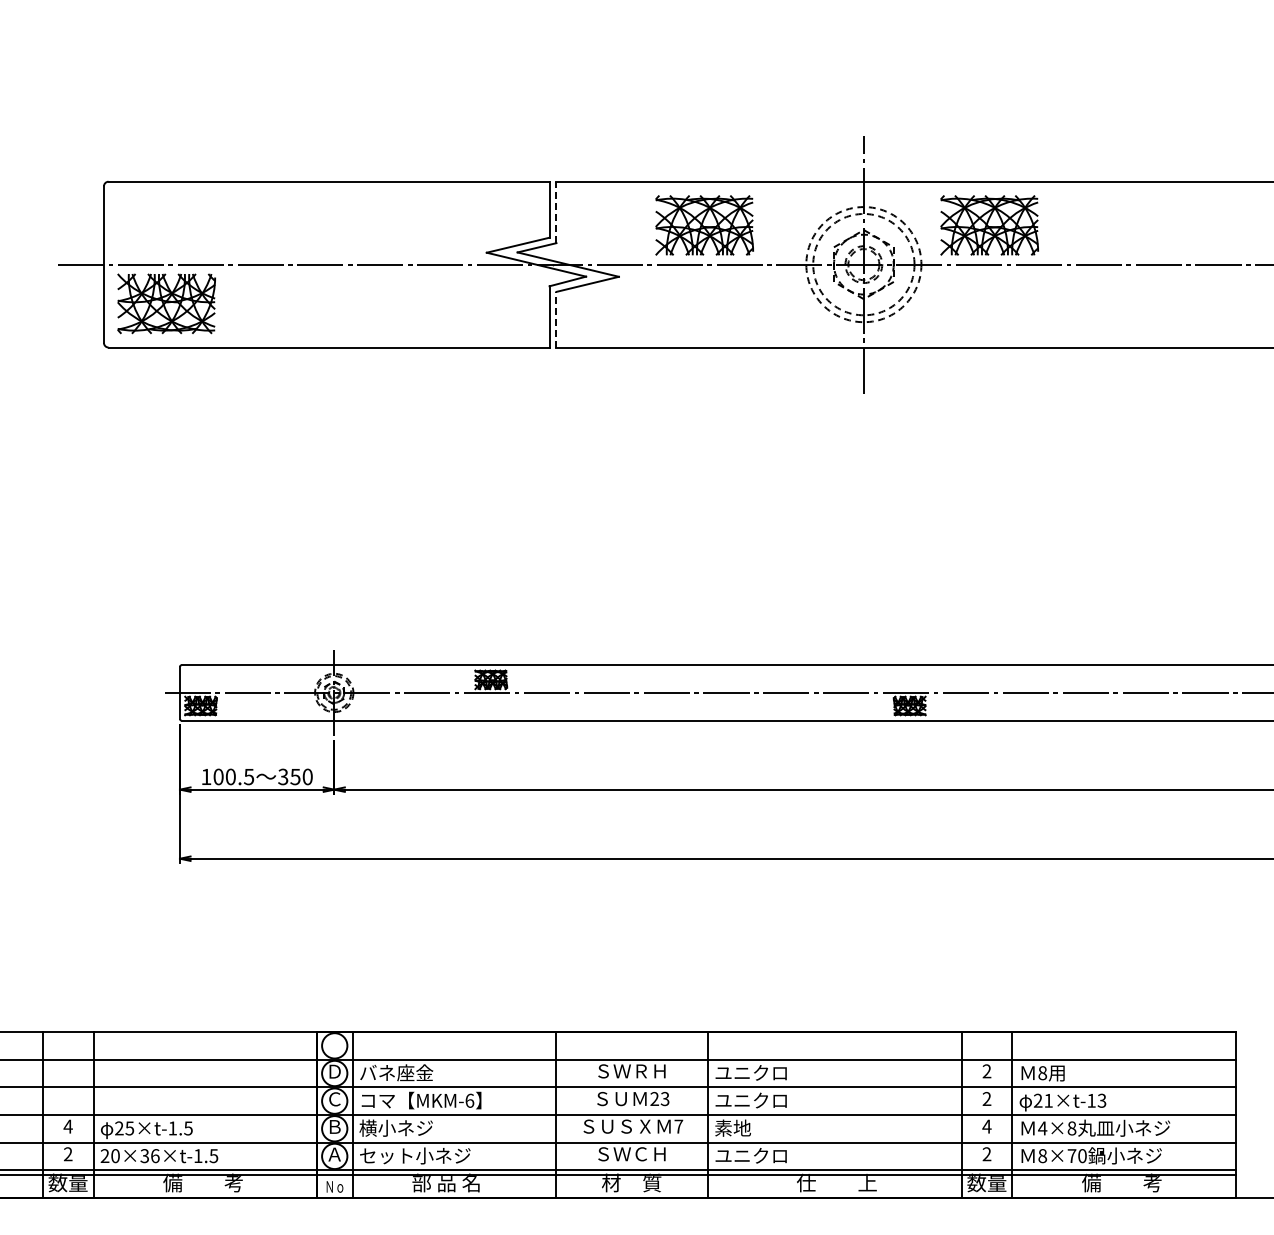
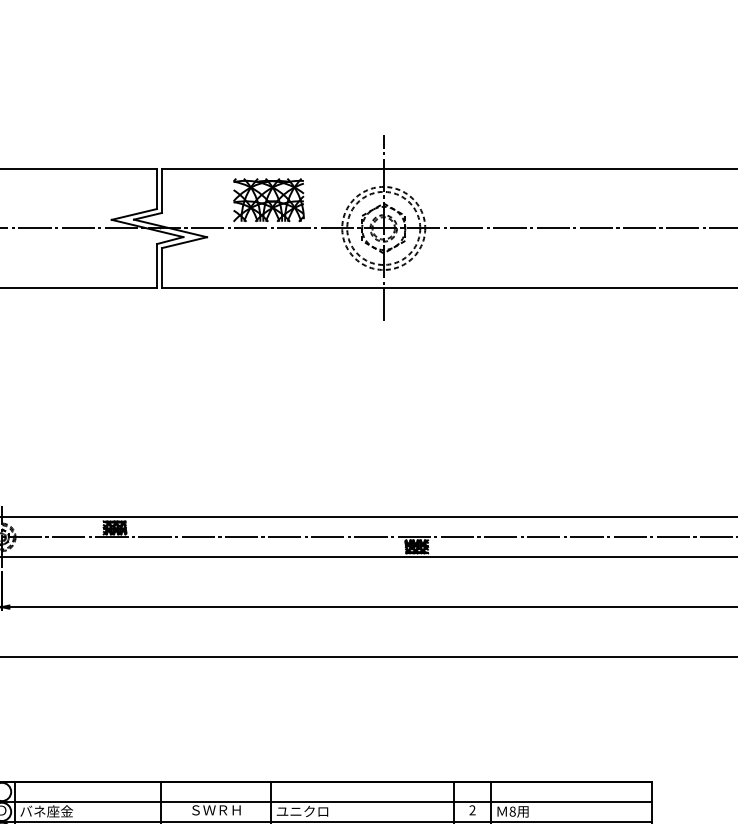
line: (556, 212) -> (162, 190), dashed -> solid
part: (989, 225) -> (474, 200), removed
line: (556, 319) -> (162, 268), dashed -> solid

